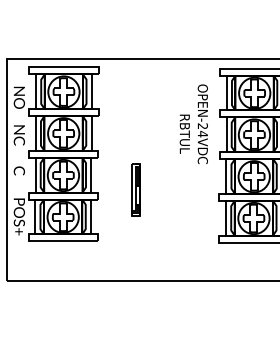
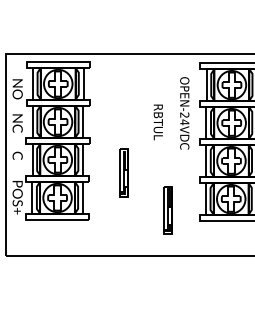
text: (184, 133) -> (157, 121), moved
part: (184, 230) -> (168, 210), added

